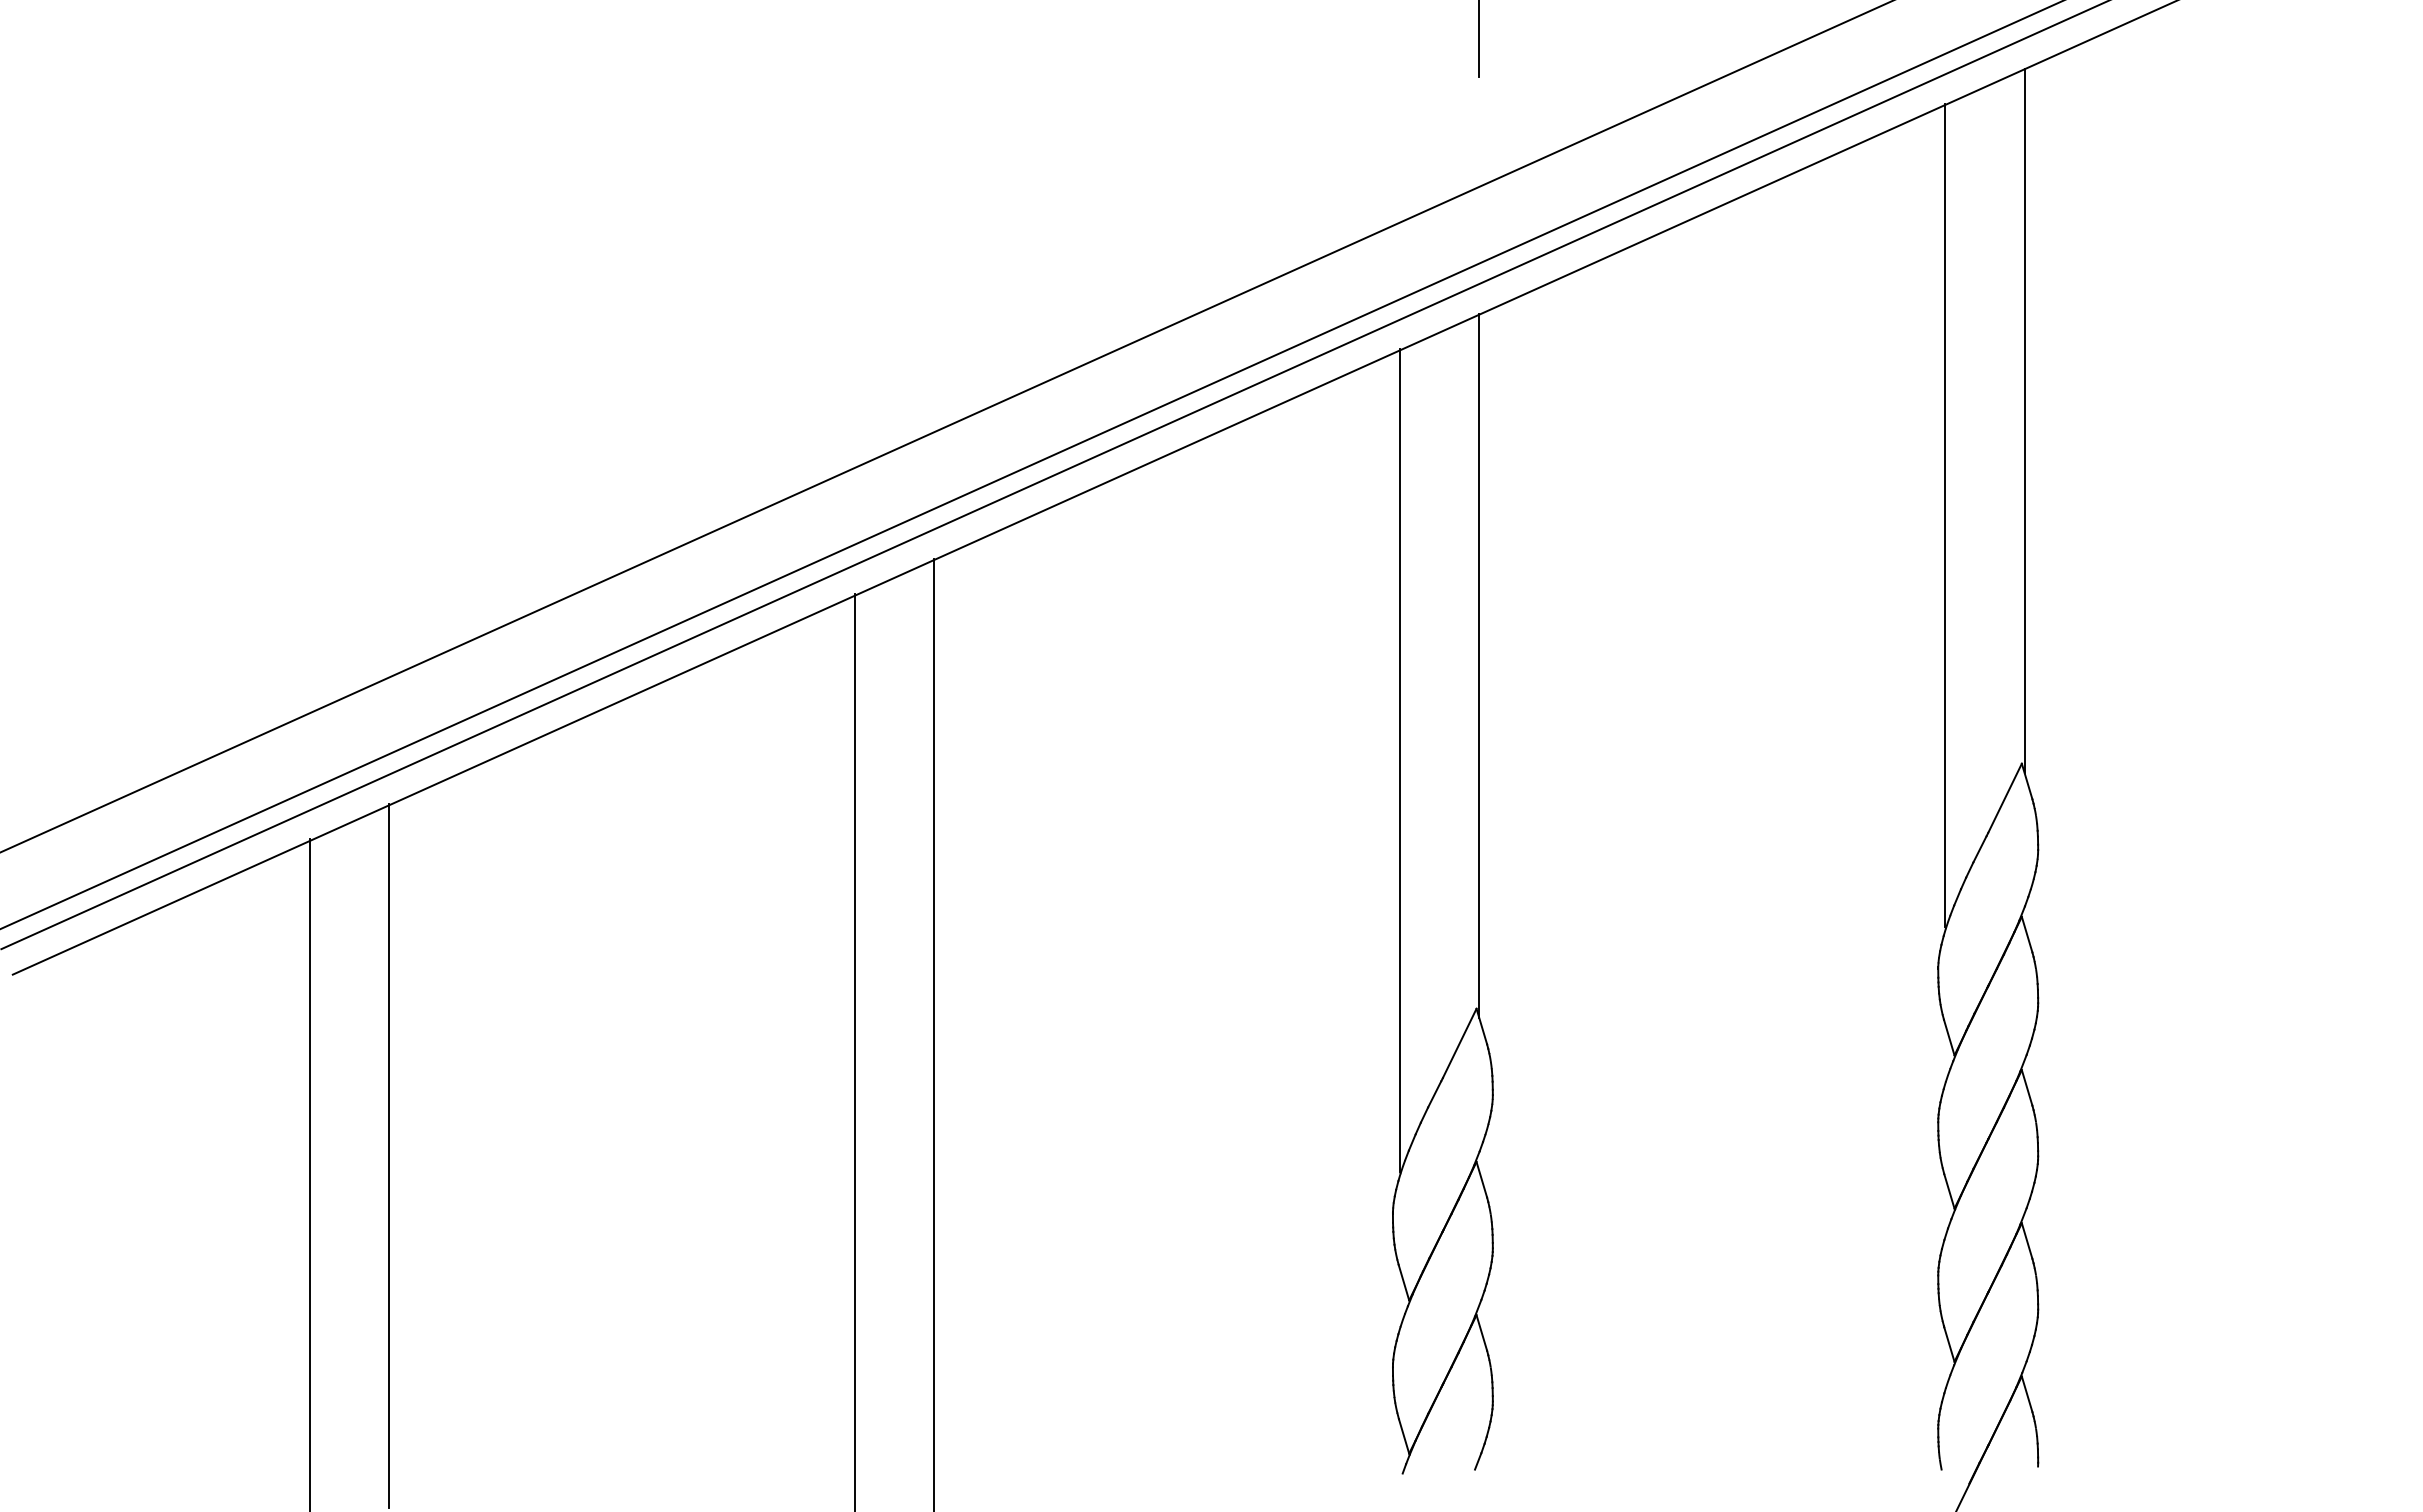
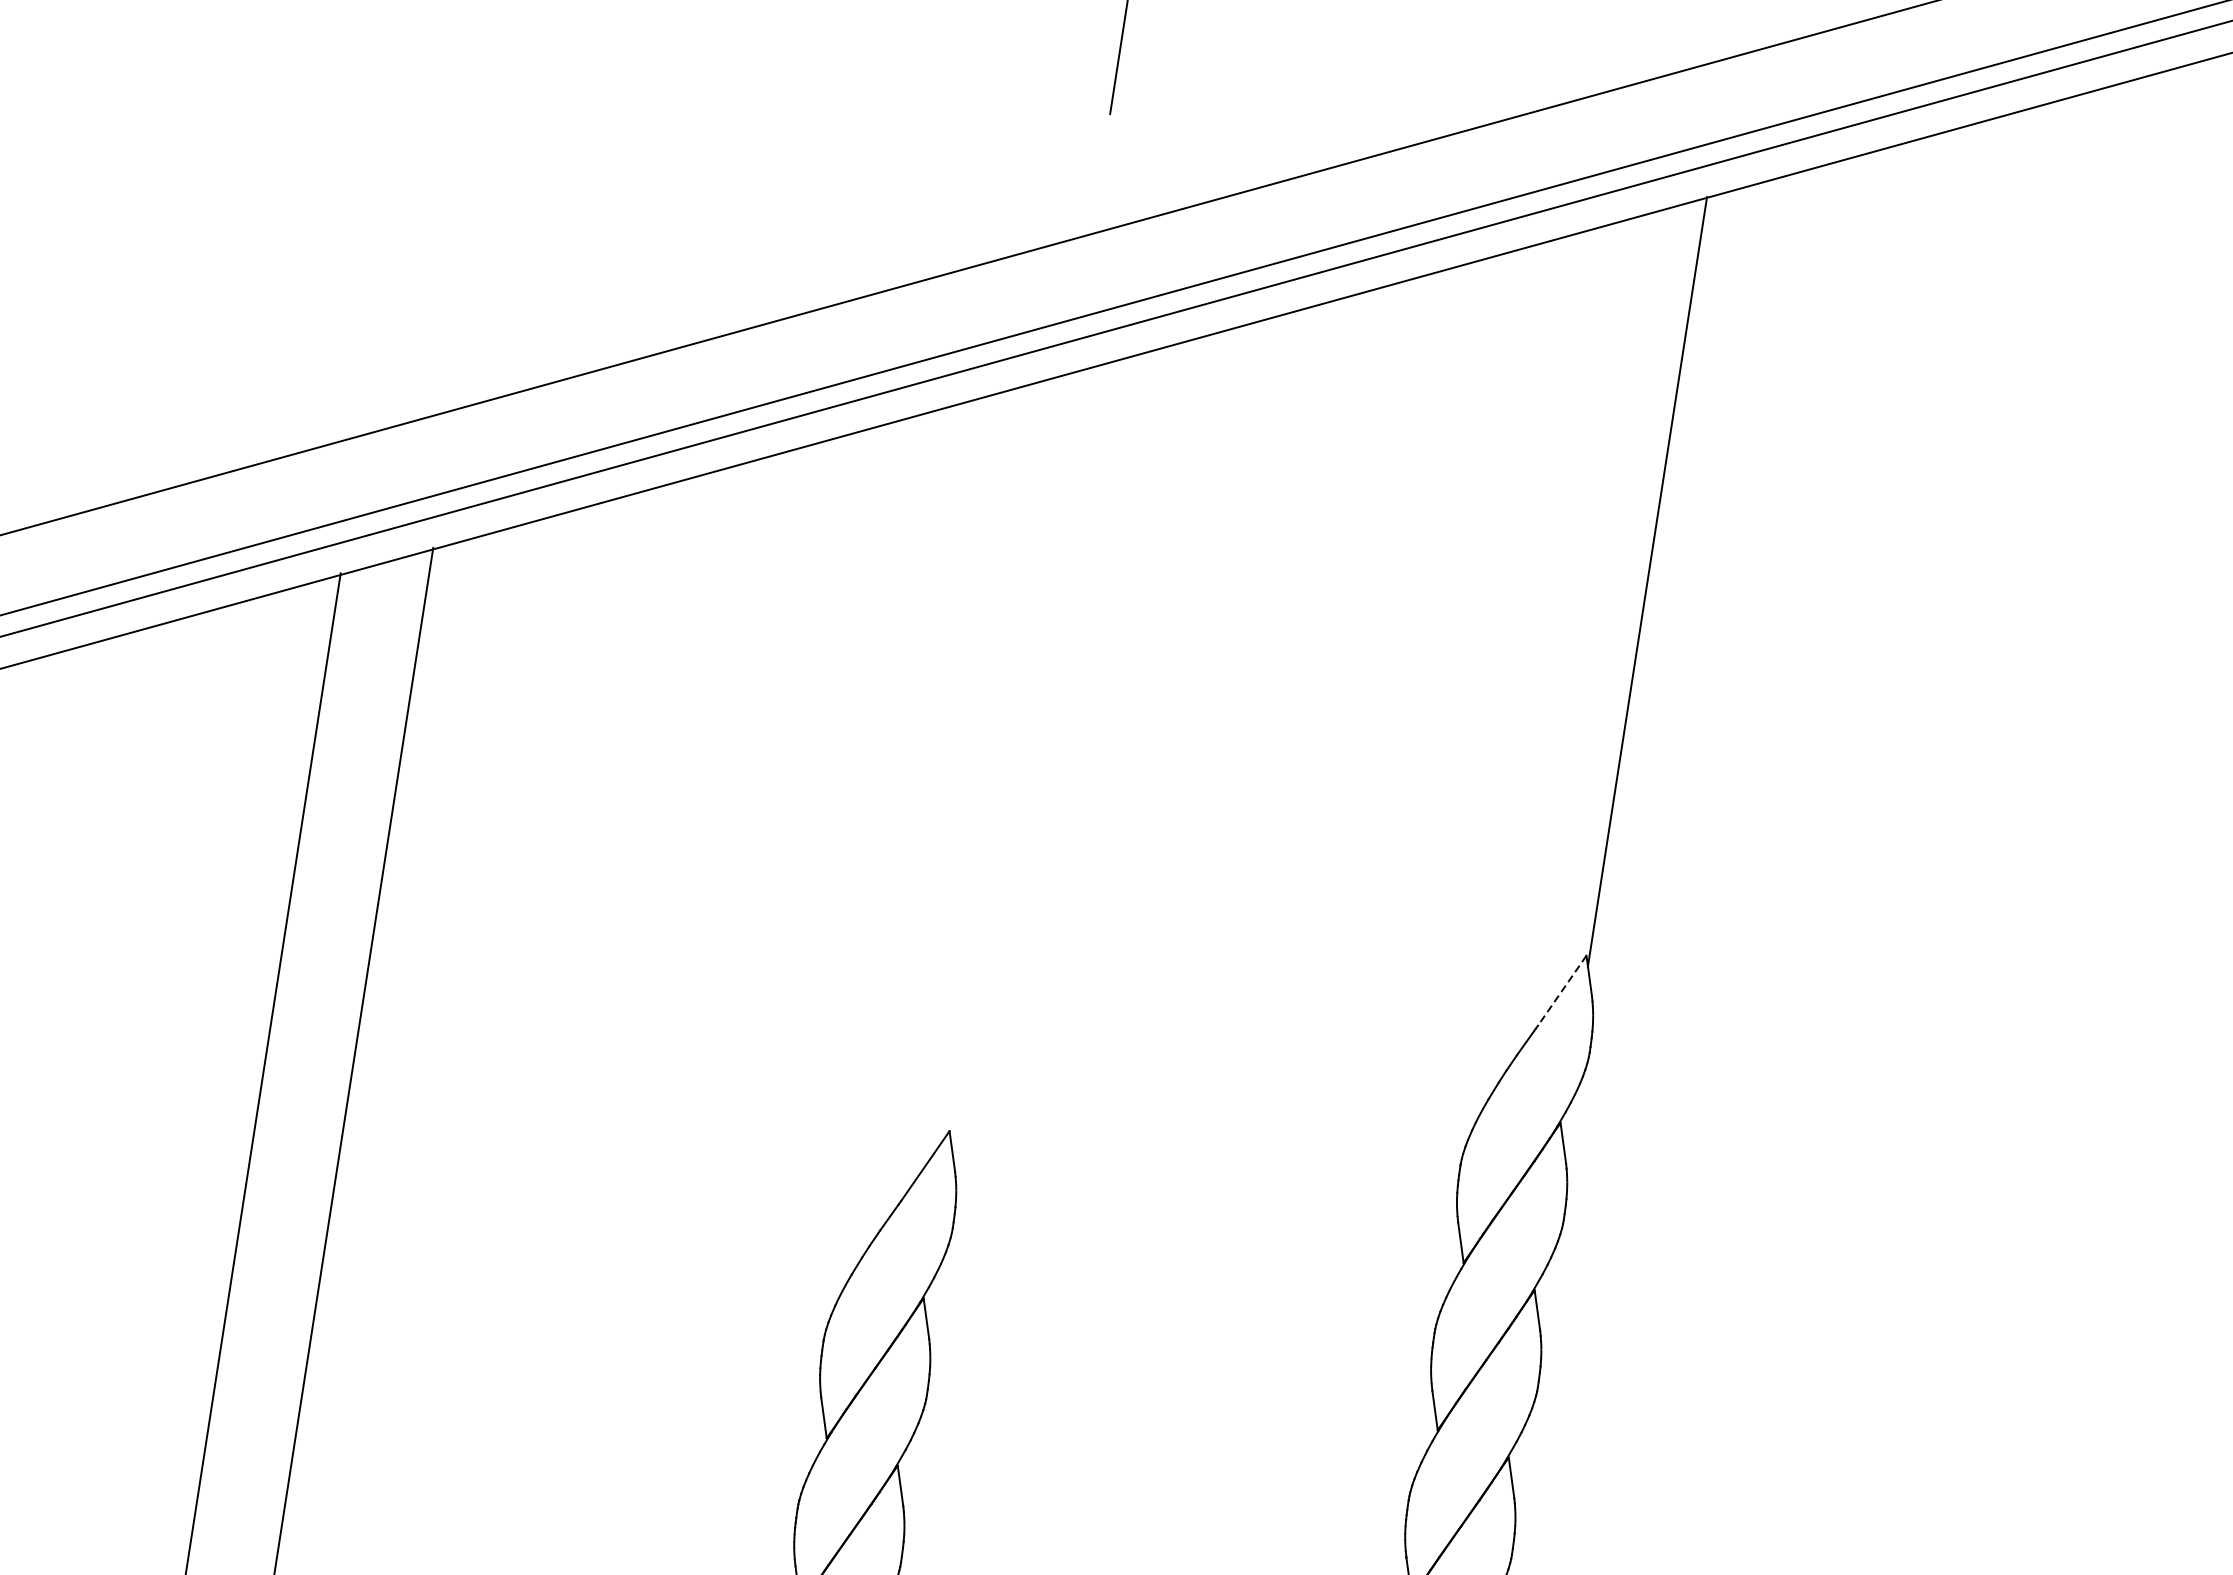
line: (1945, 515) -> (1545, 671), removed
line: (1479, 665) -> (1010, 756), removed
line: (1400, 760) -> (908, 847), removed
line: (2005, 798) -> (1562, 990), solid -> dashed

